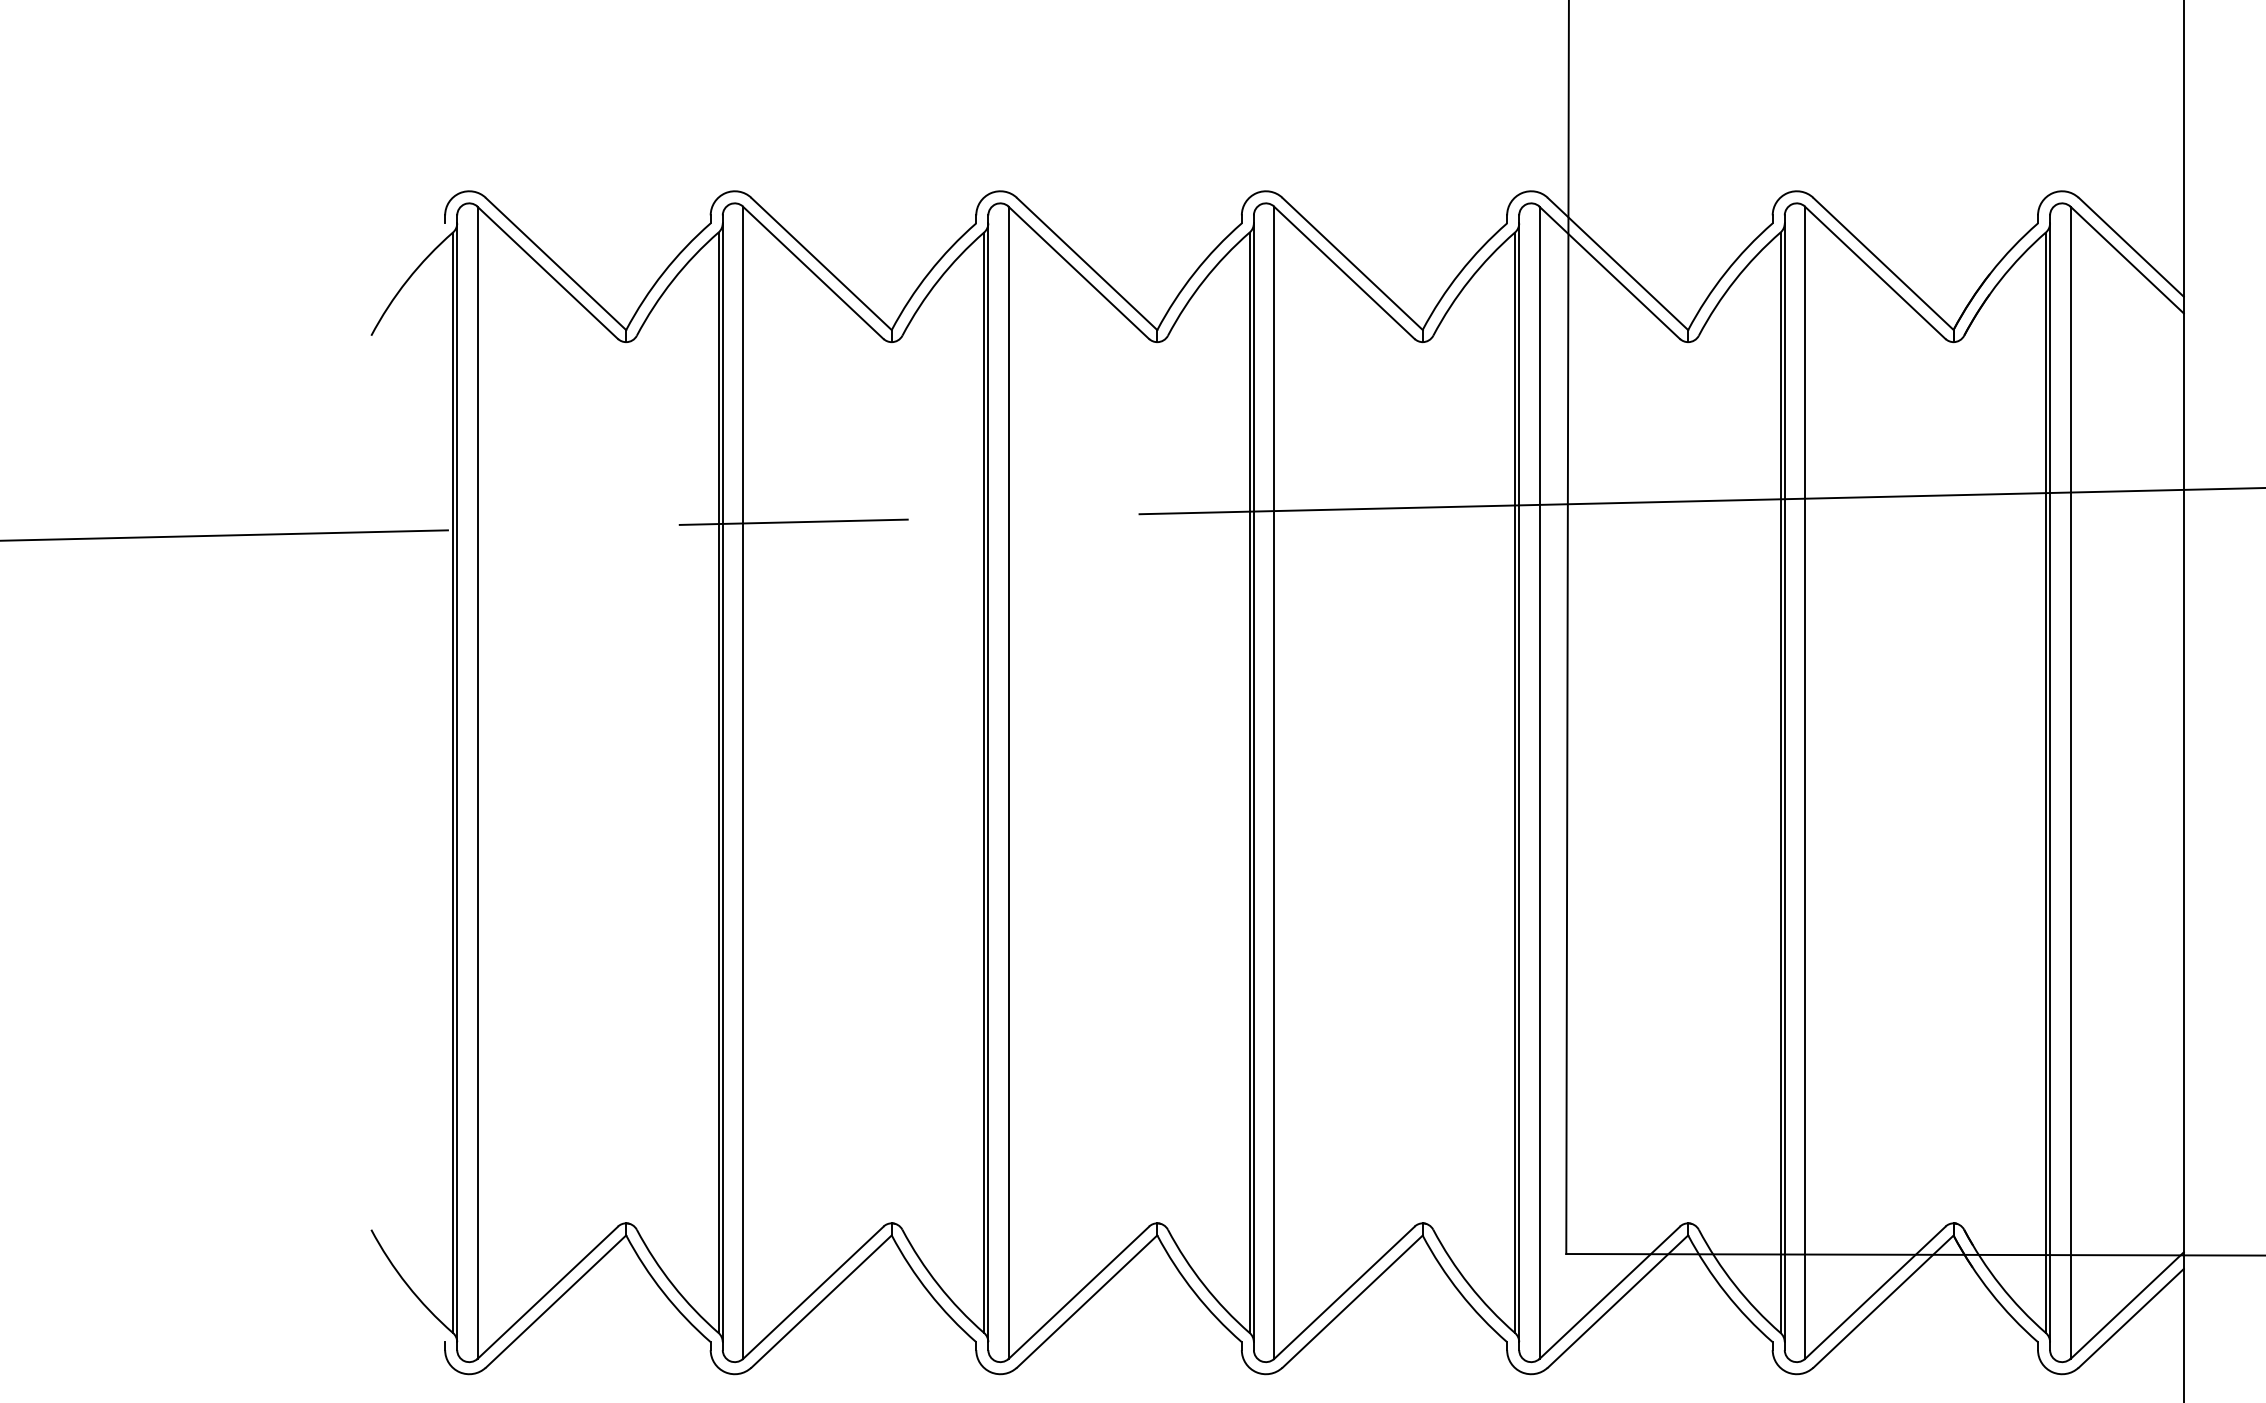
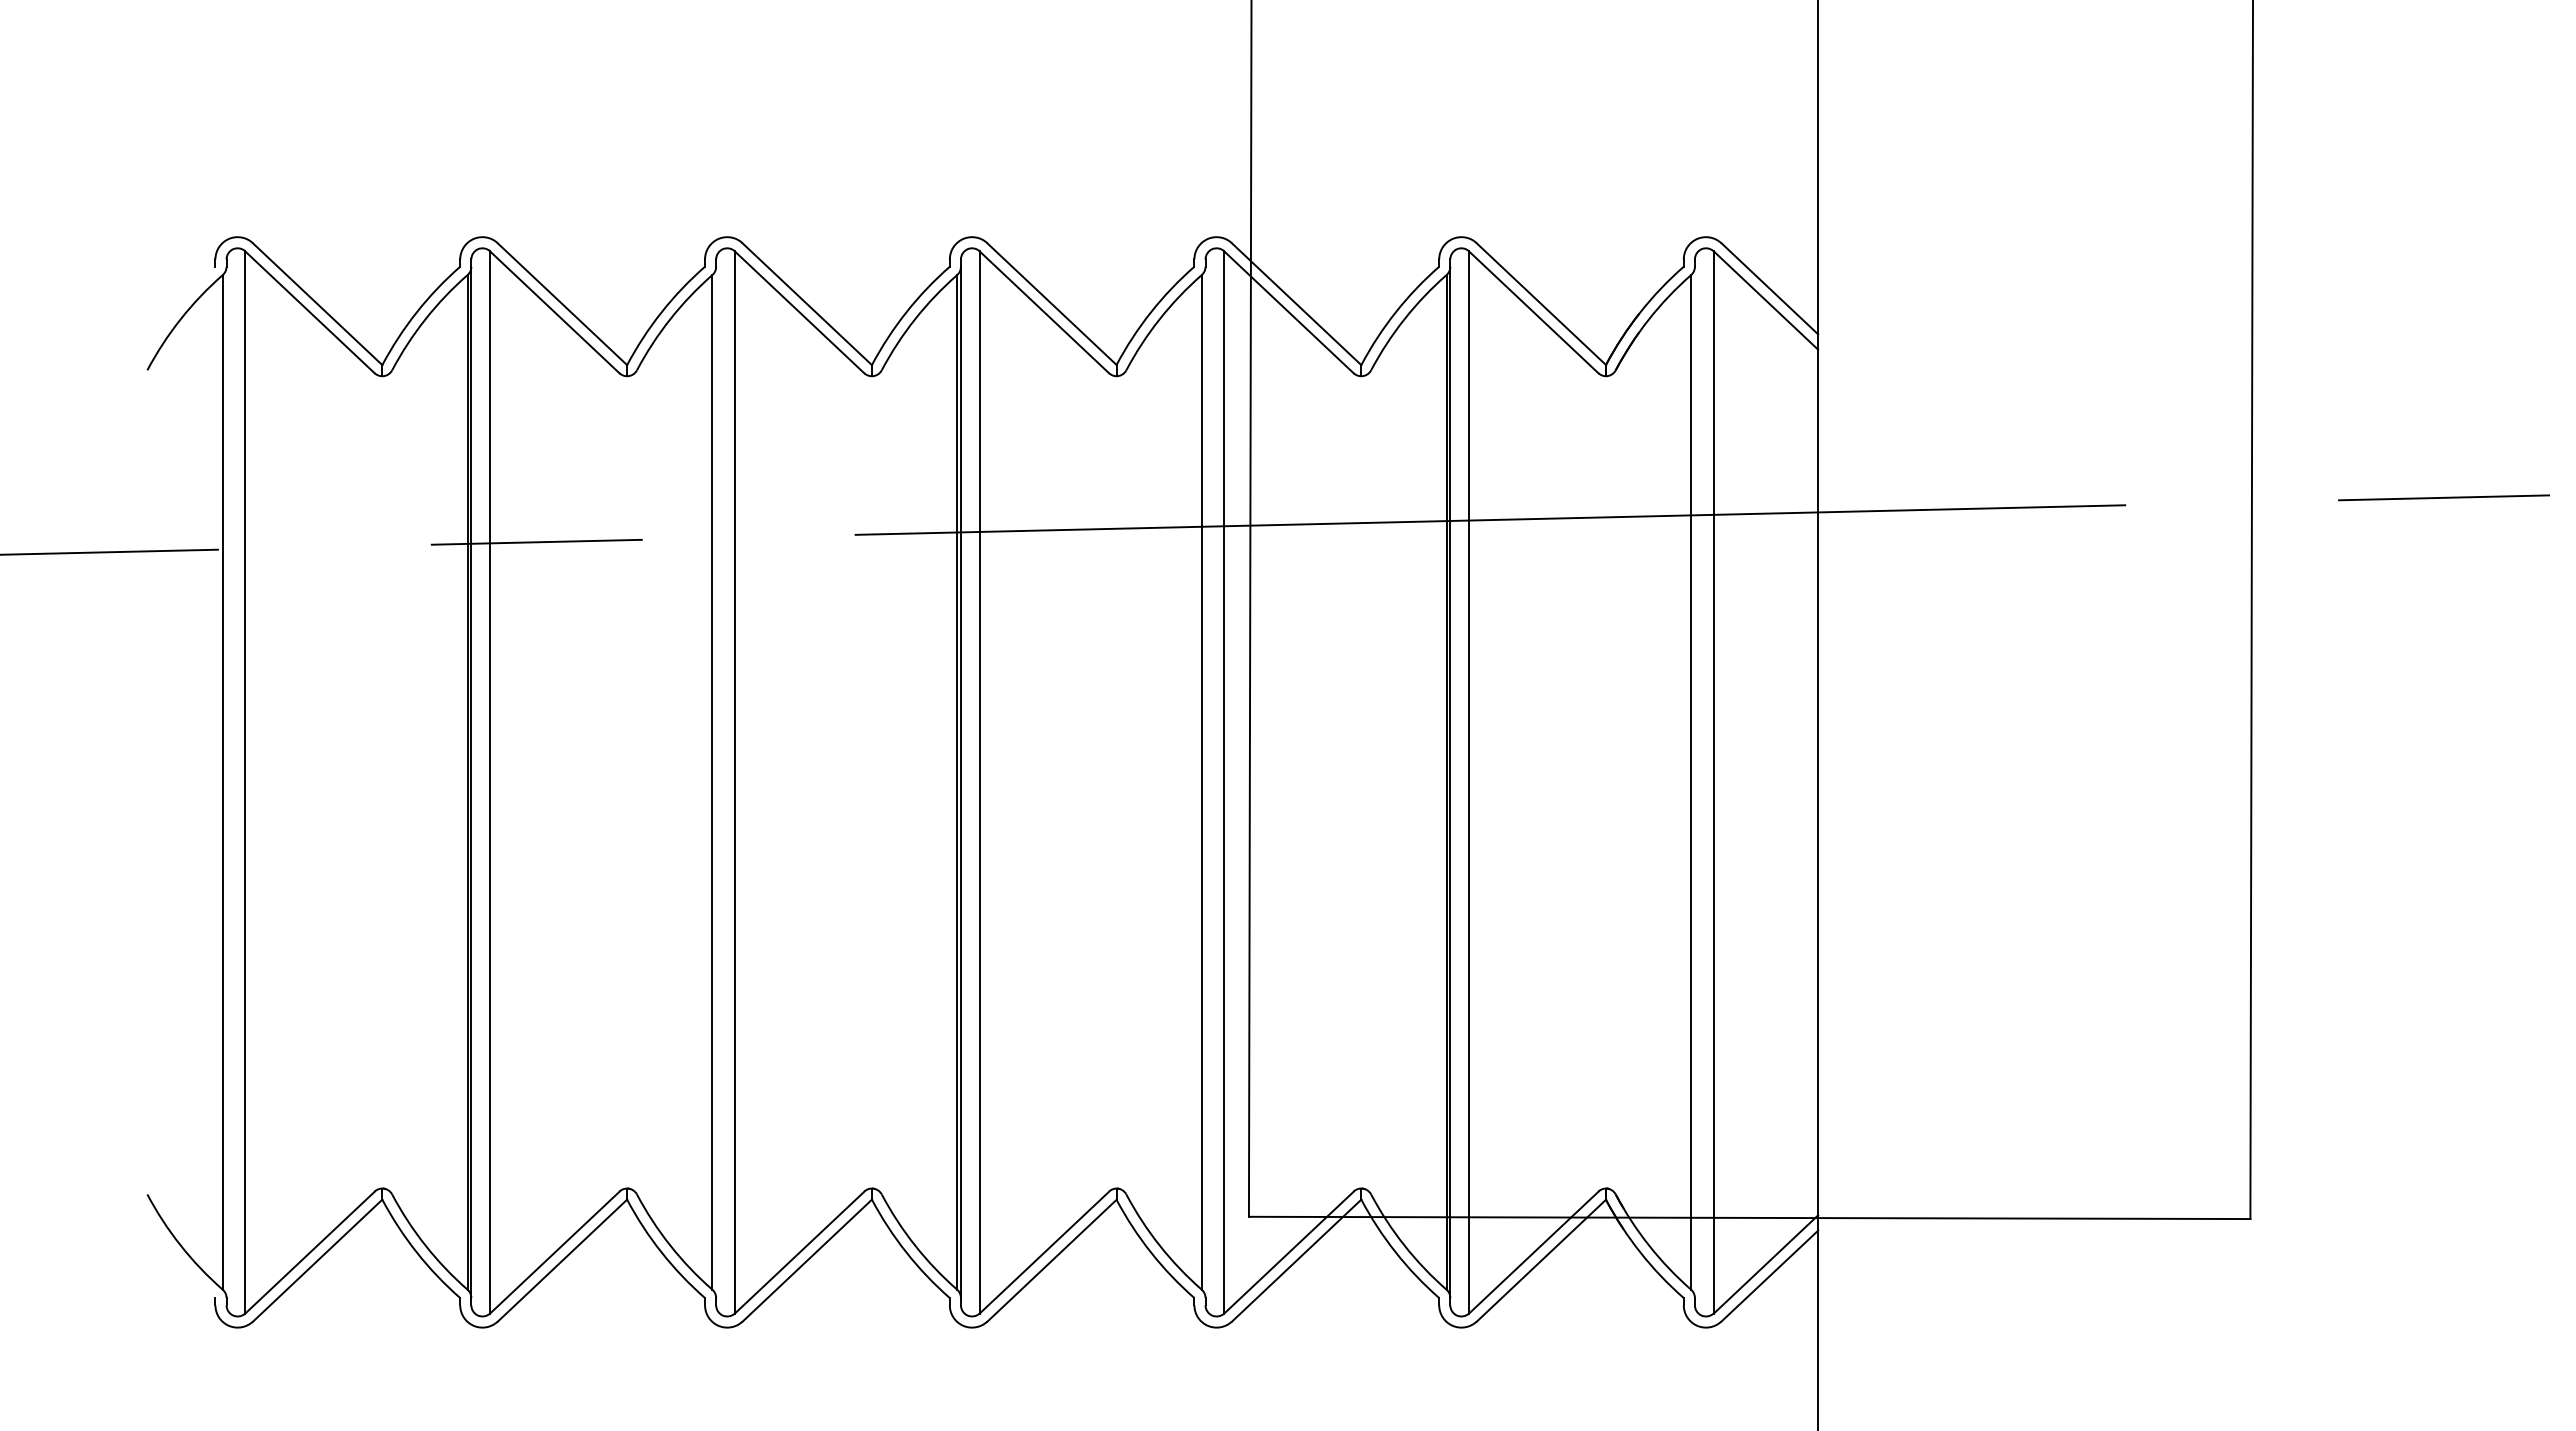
line: (457, 782) -> (226, 782), removed
line: (988, 782) -> (716, 782), removed
line: (1519, 782) -> (1205, 782), removed
line: (2049, 782) -> (1694, 782), removed

